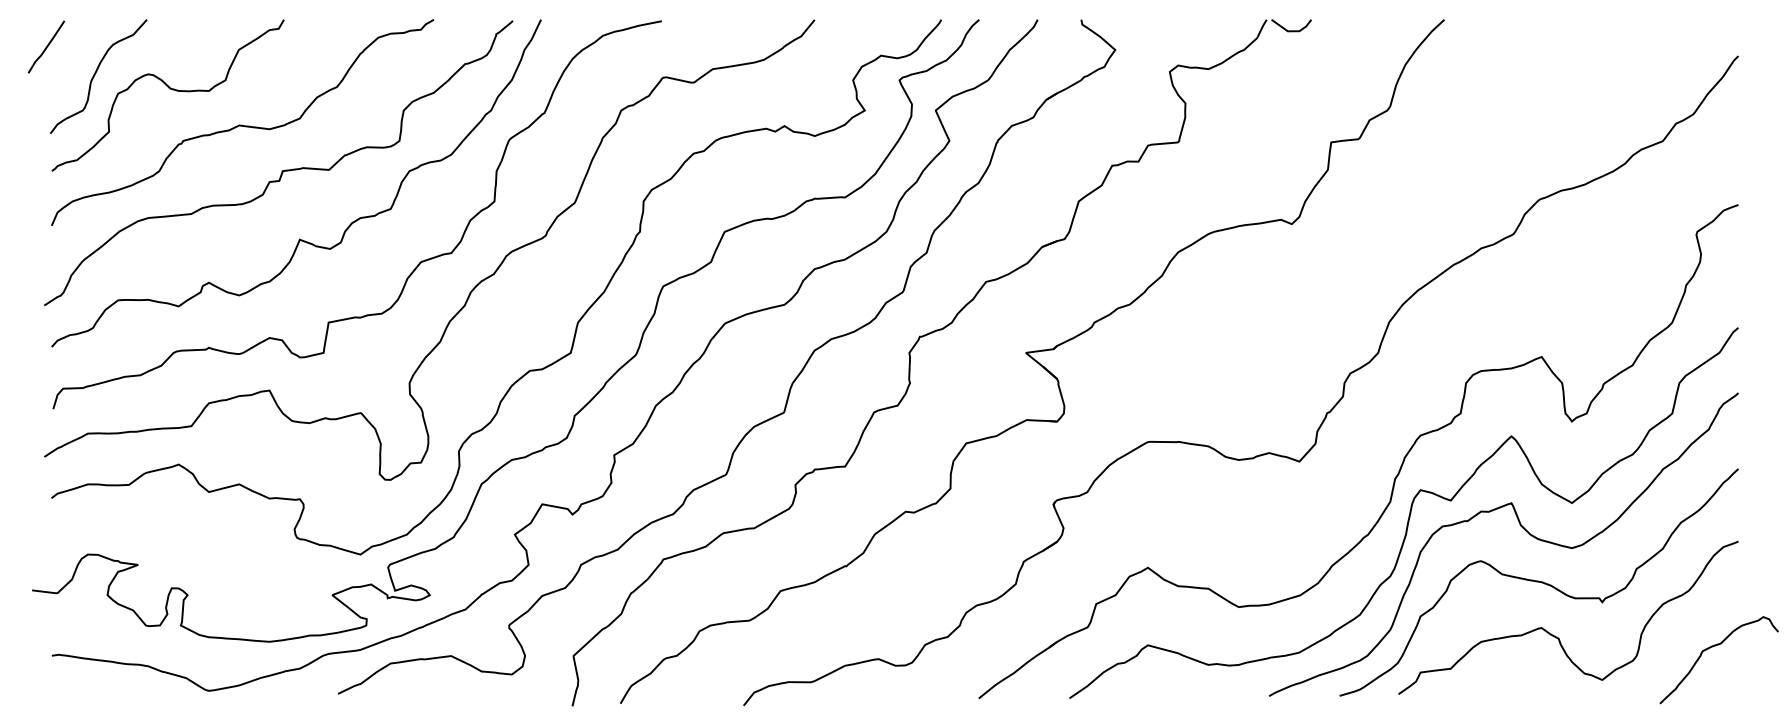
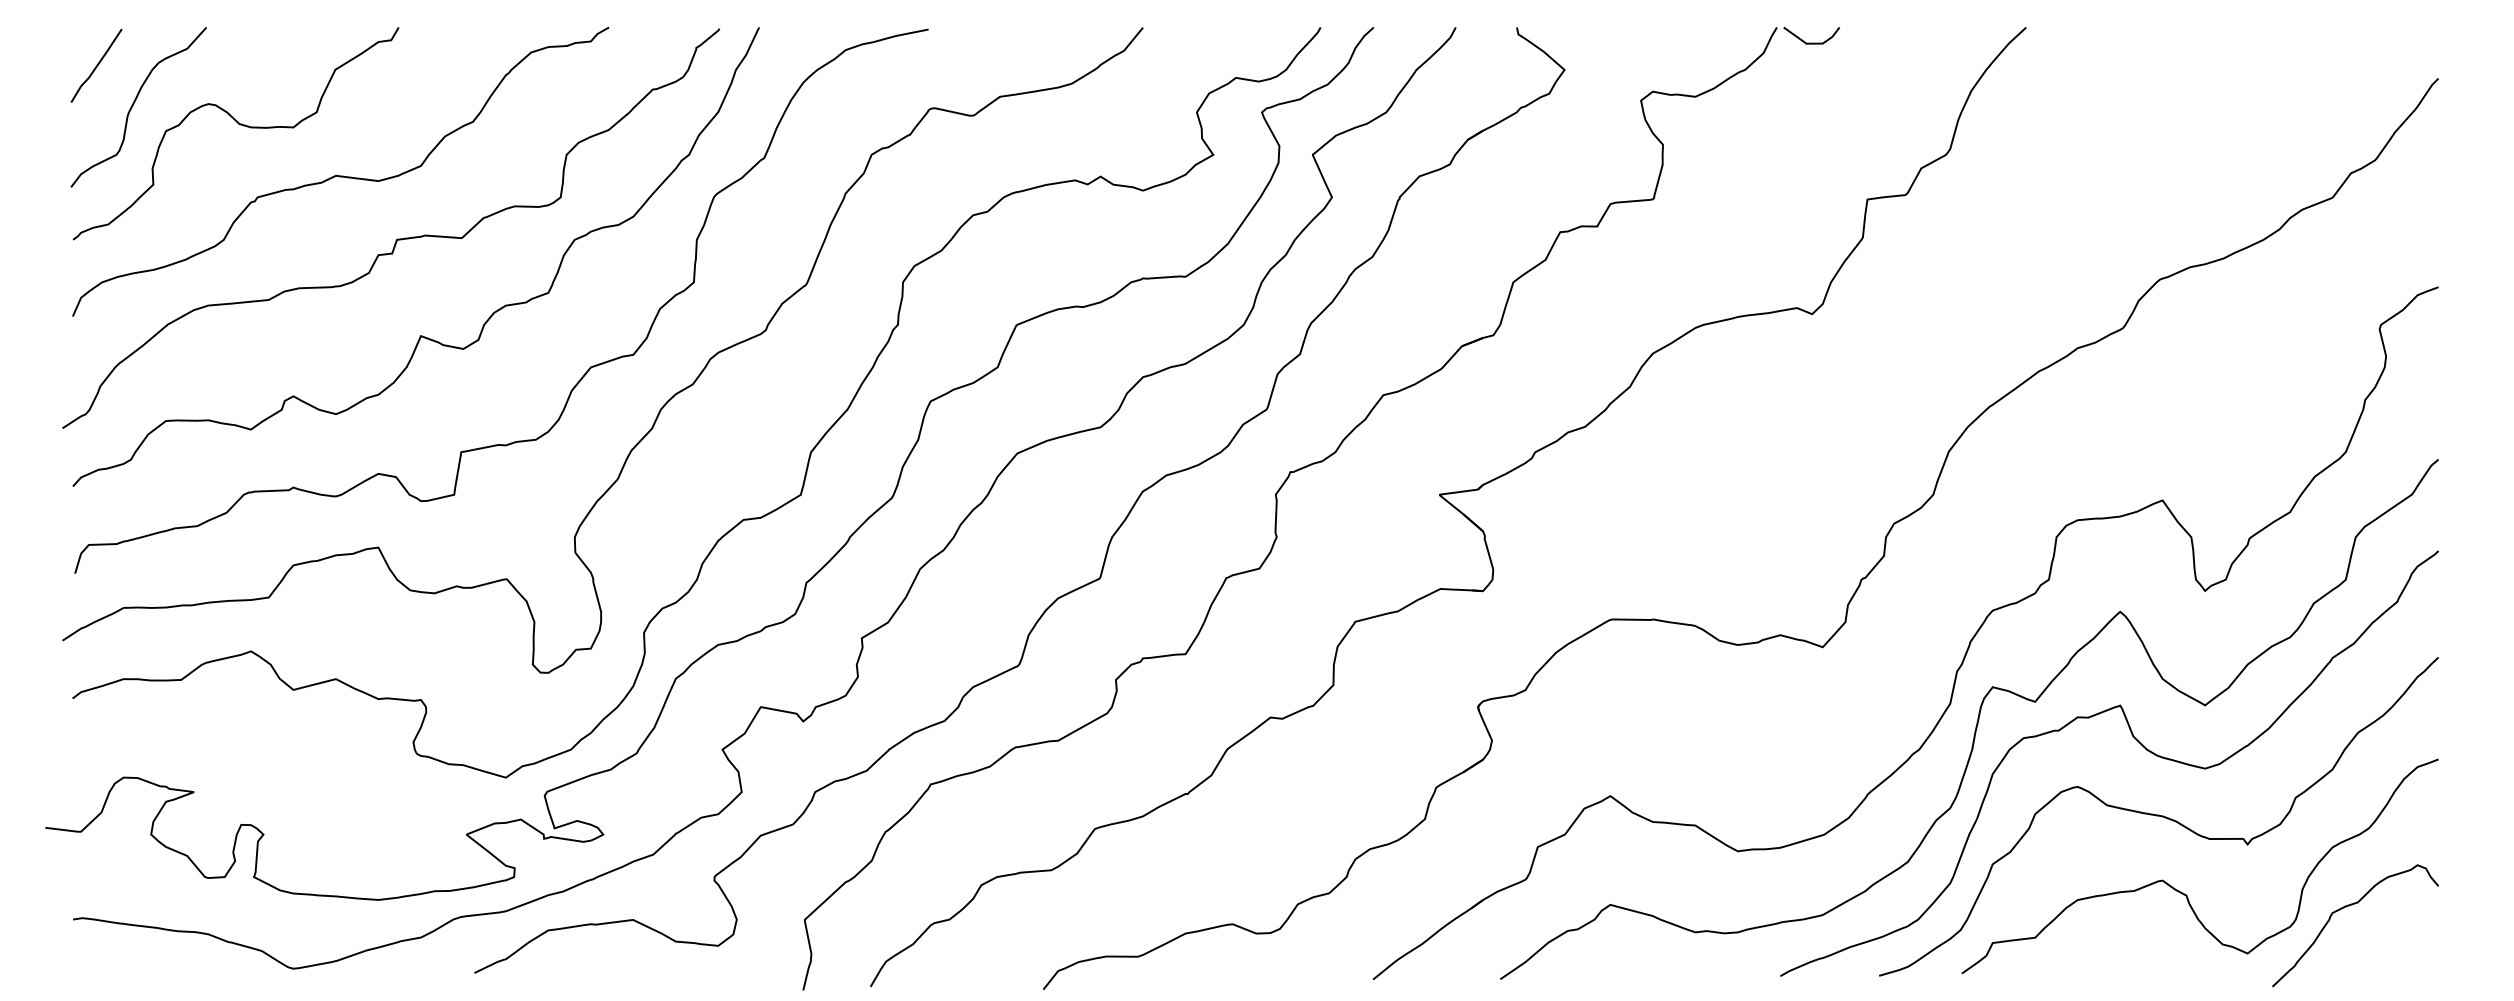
curve: (46, 46) -> (96, 65), moved
curve: (1714, 646) -> (2349, 906), moved

